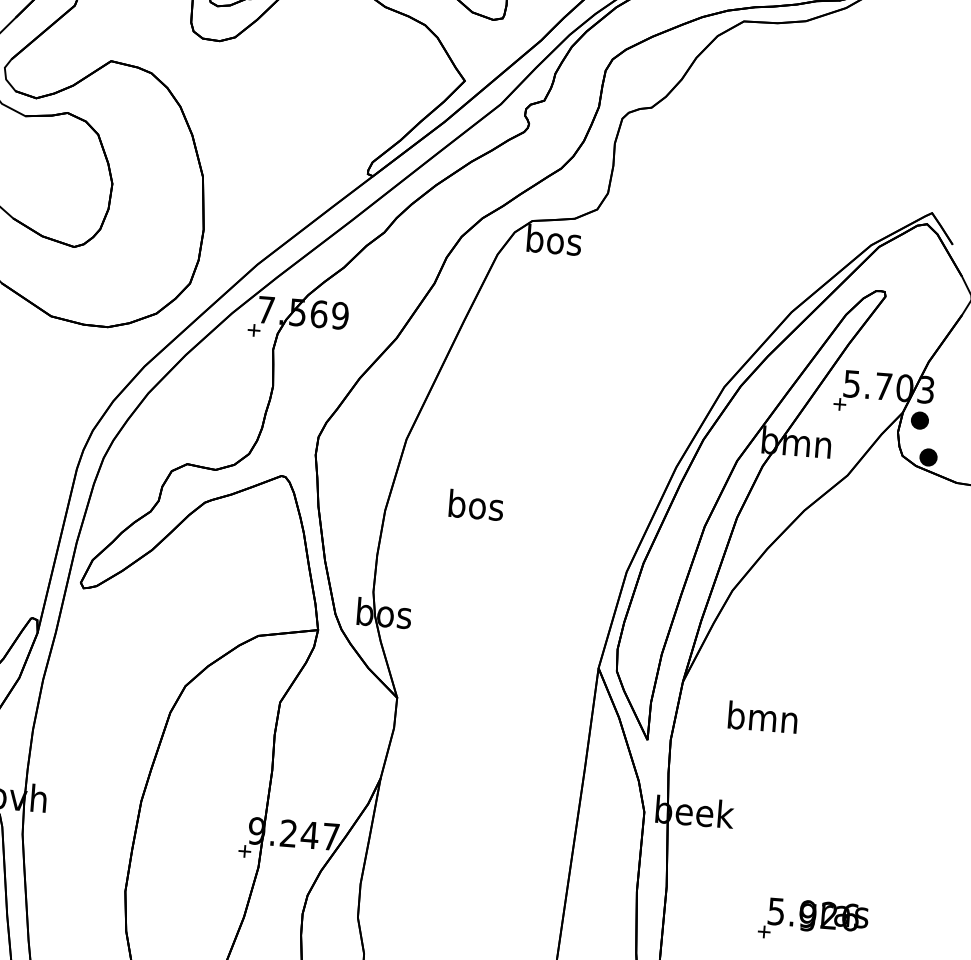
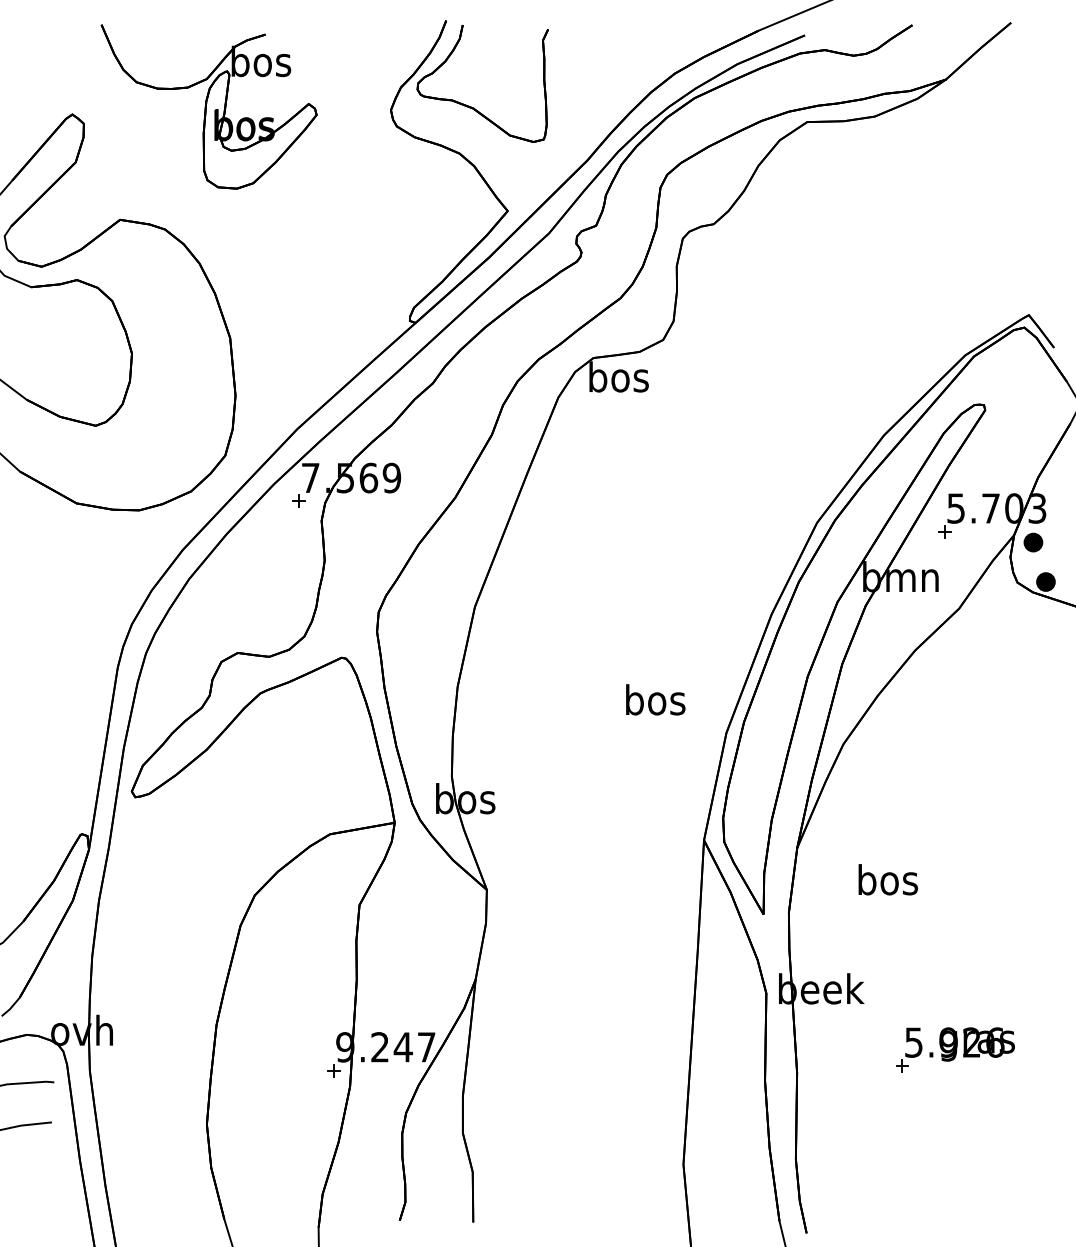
text: (476, 504) -> (655, 699), moved
text: (762, 717) -> (887, 879), bmn -> bos
part: (813, 920) -> (955, 1049), moved

